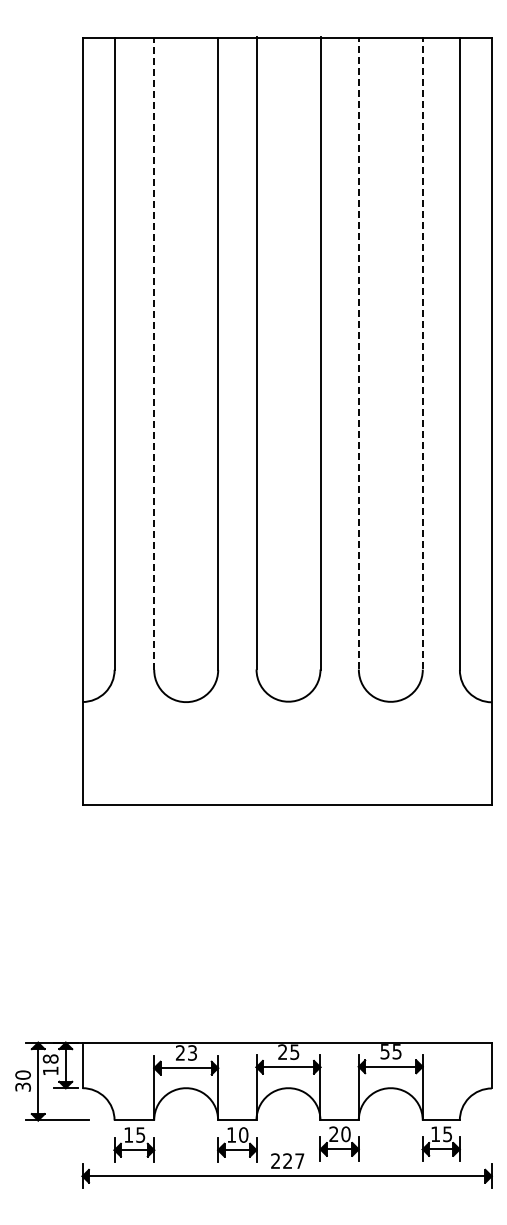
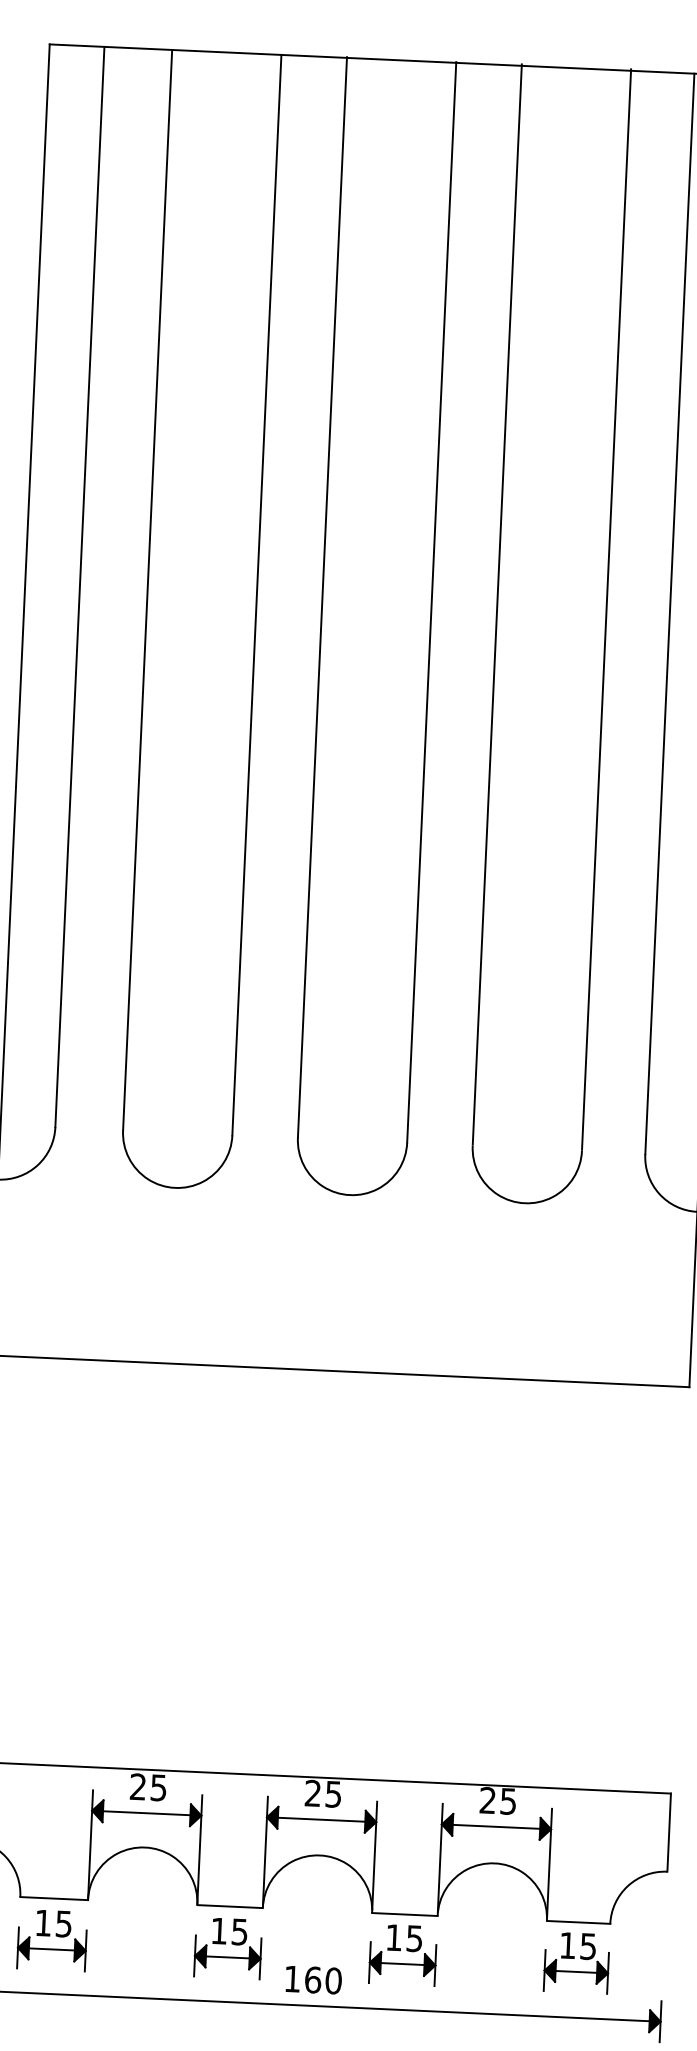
line: (358, 352) -> (496, 603), dashed -> solid
line: (422, 352) -> (606, 608), dashed -> solid
line: (154, 353) -> (148, 589), dashed -> solid
text: (384, 1051) -> (486, 1800), 55 -> 25
text: (192, 1052) -> (158, 1787), 23 -> 25
text: (243, 1134) -> (239, 1931), 10 -> 15
text: (339, 1134) -> (403, 1938), 20 -> 15
text: (287, 1160) -> (312, 1978), 227 -> 160

